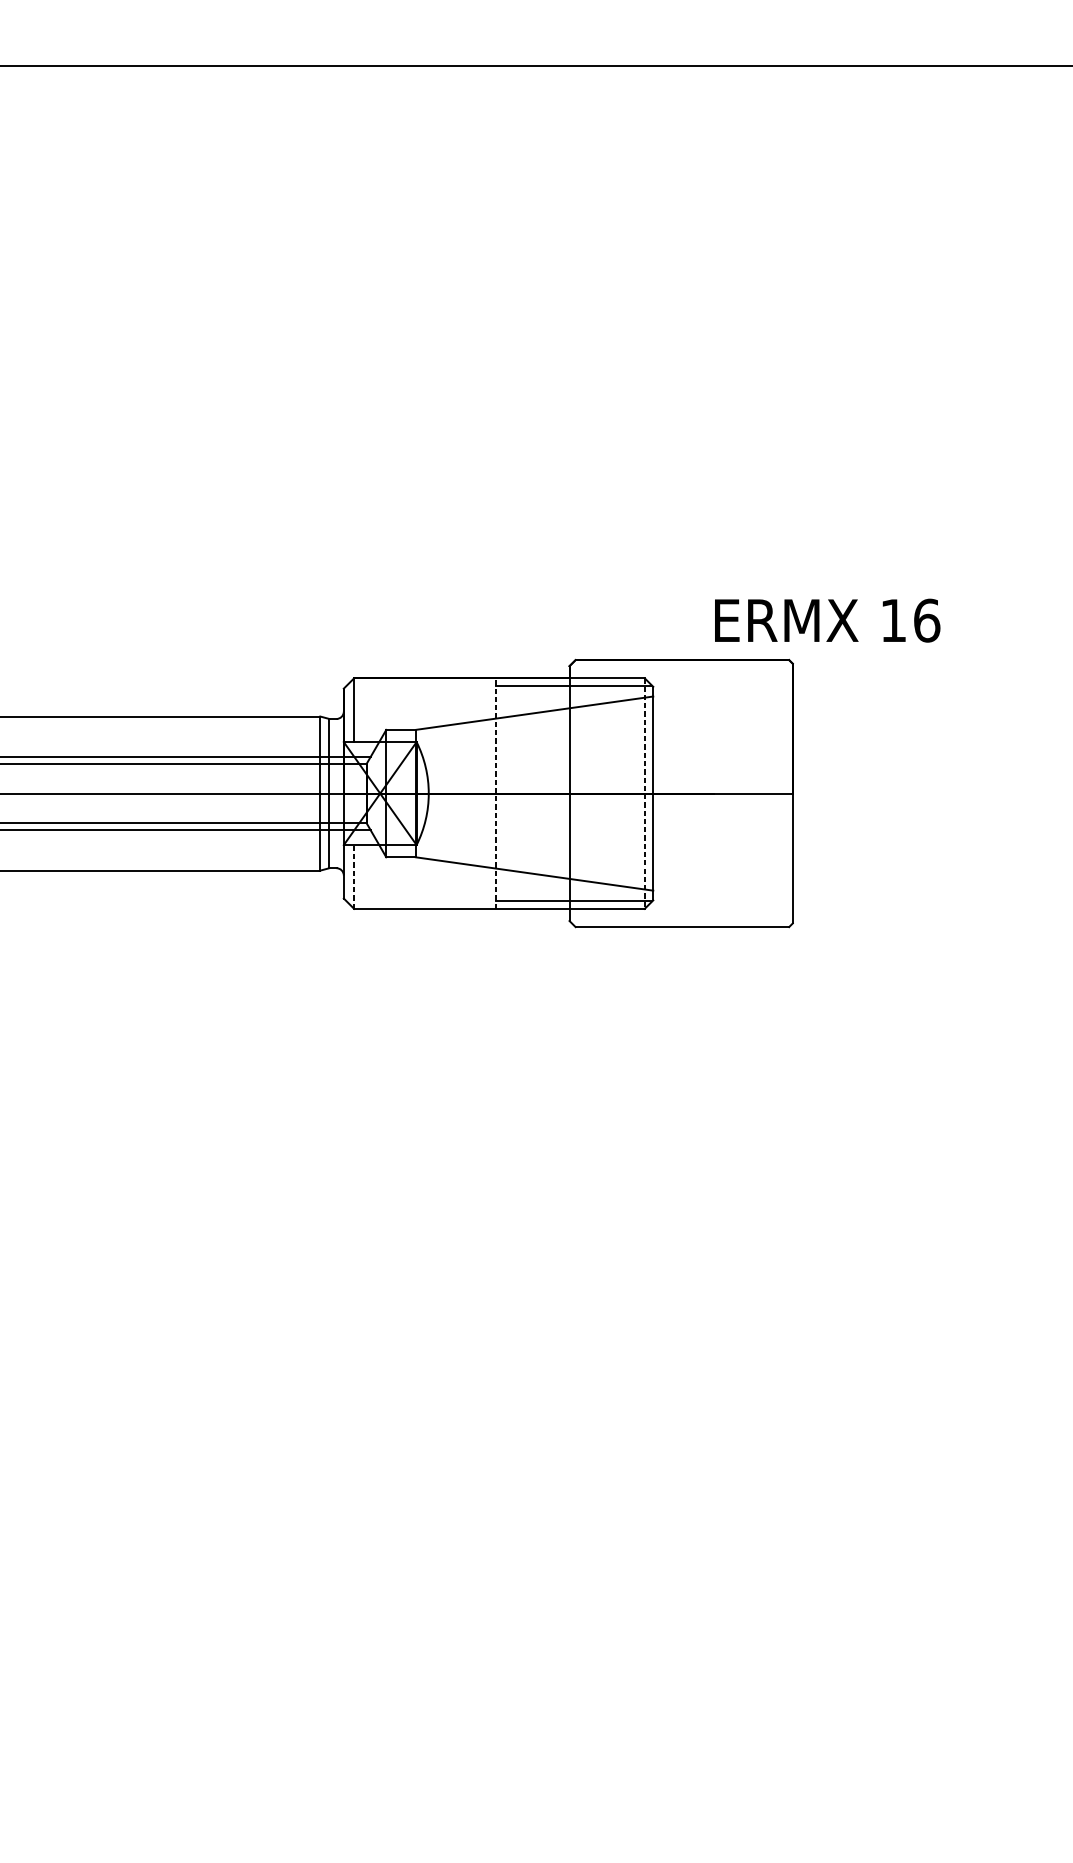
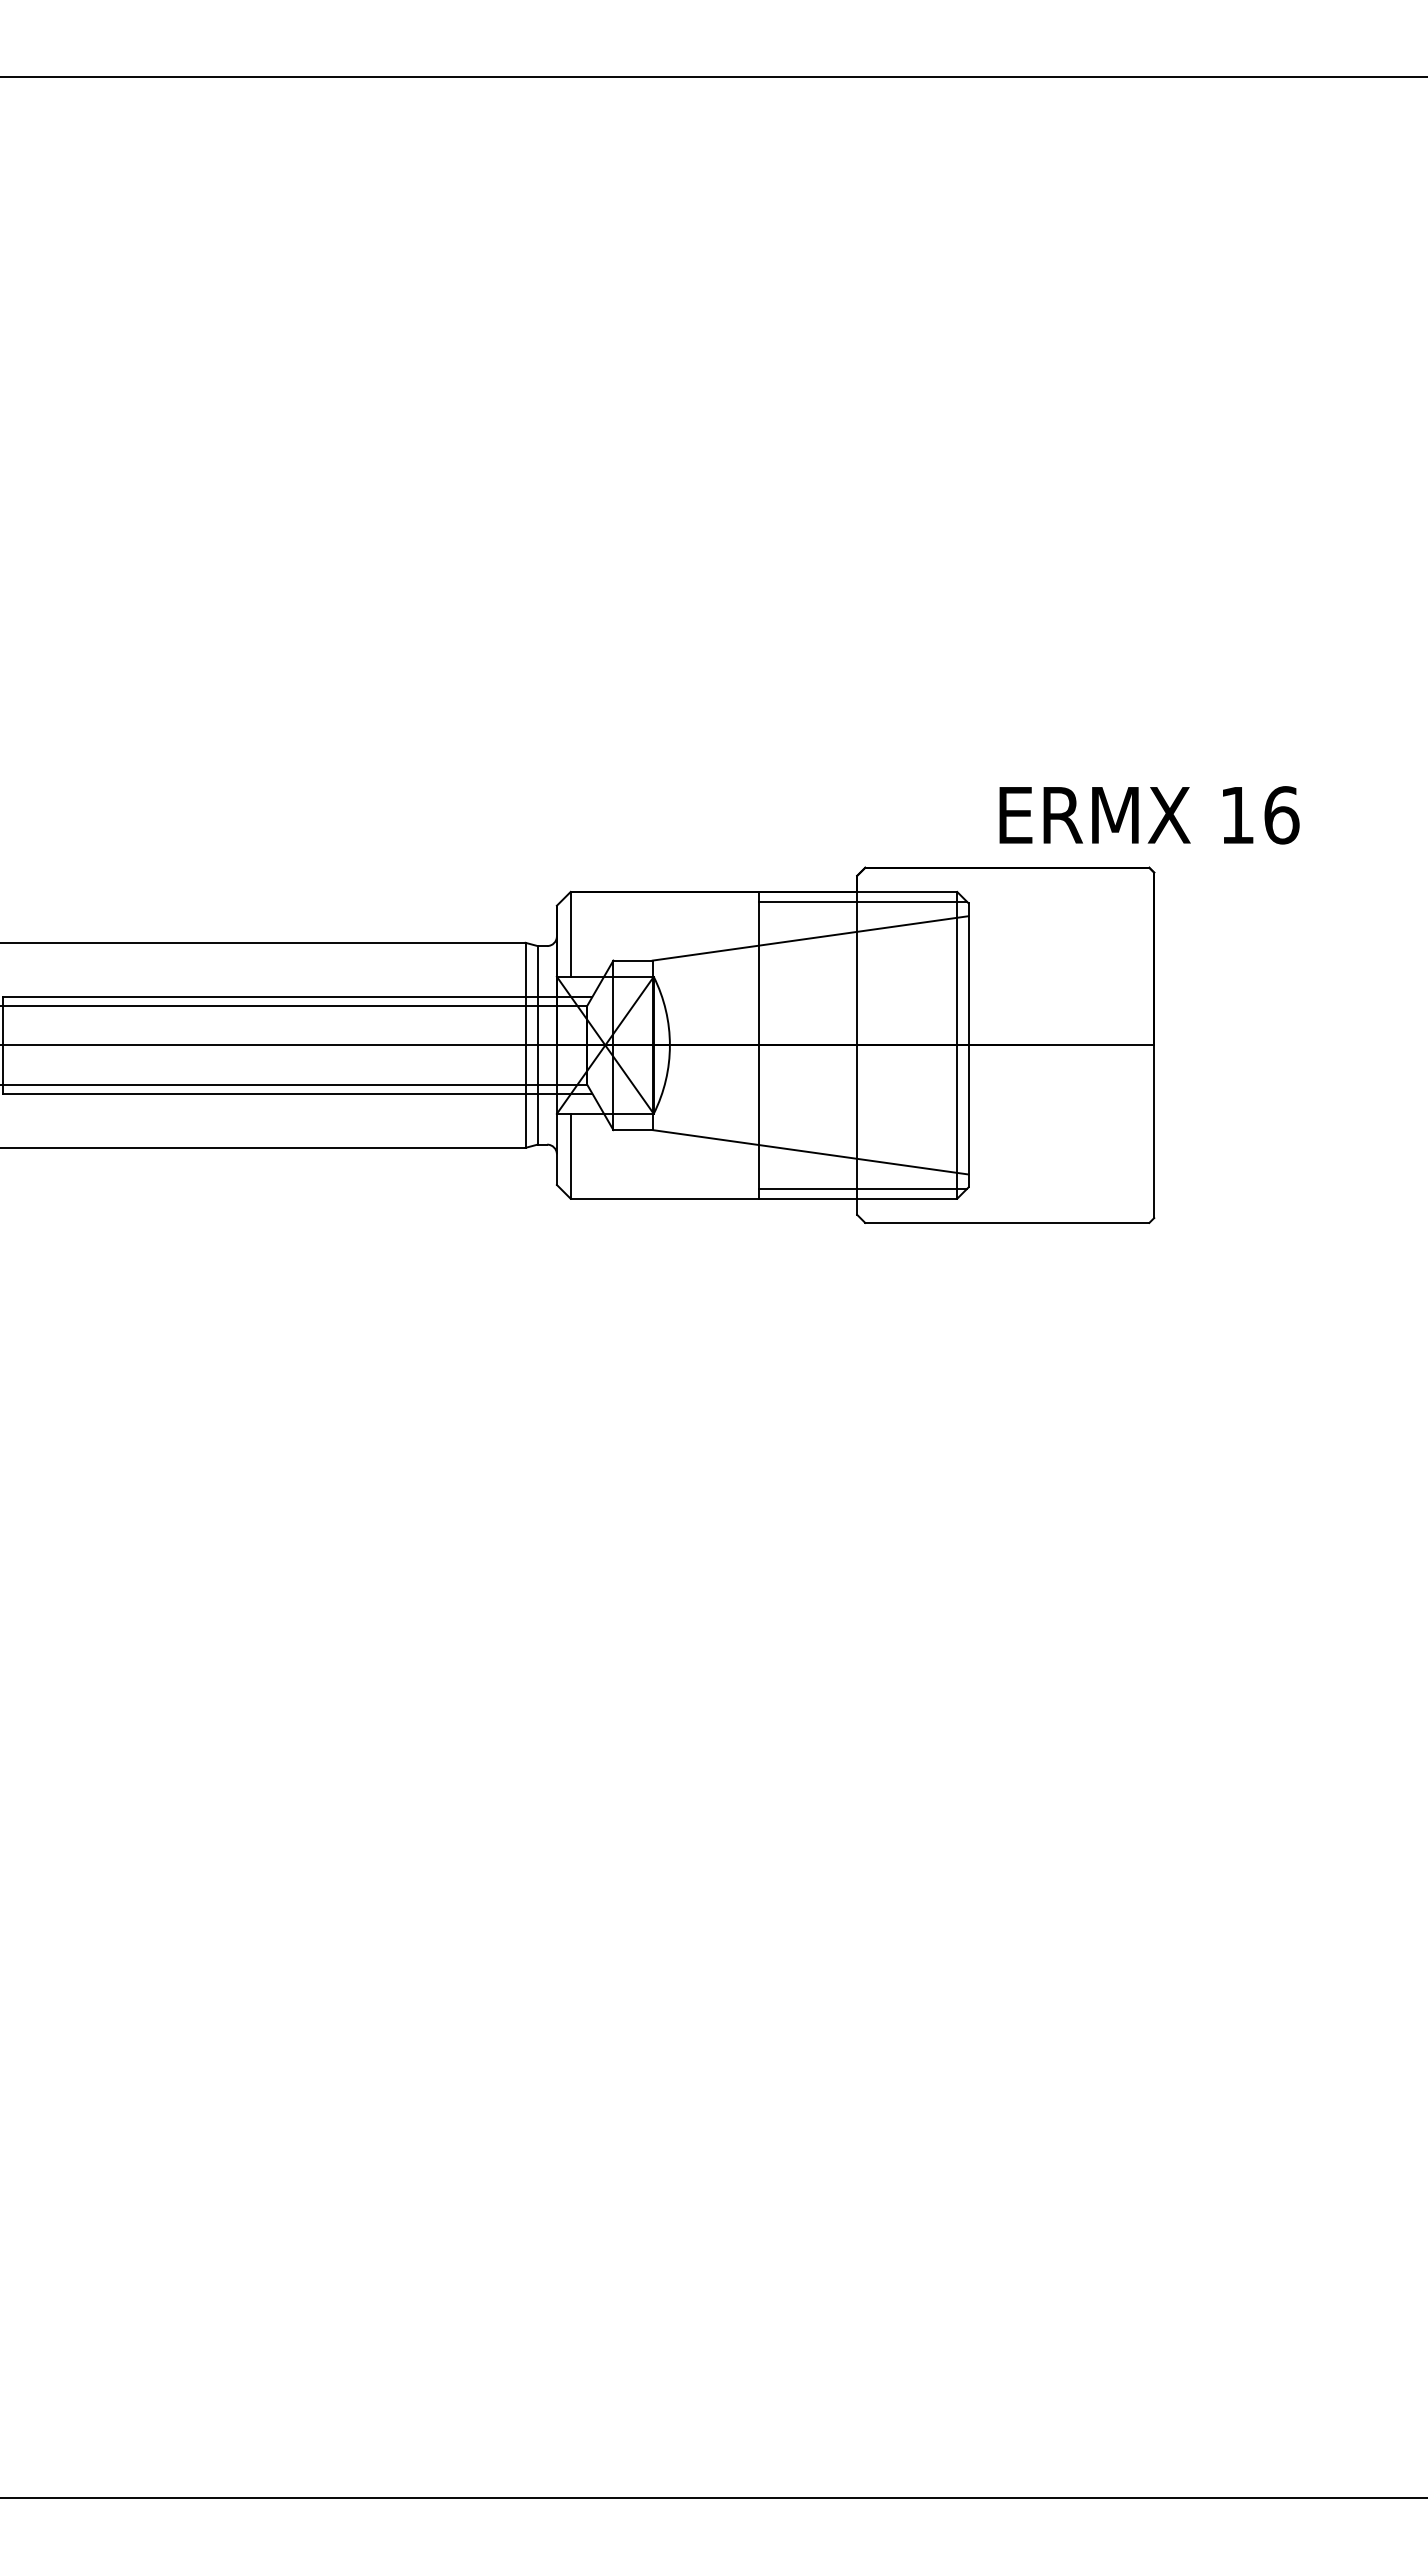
text: (827, 620) -> (1149, 815), moved
line: (495, 792) -> (758, 1044), dashed -> solid
line: (644, 793) -> (957, 1045), dashed -> solid
line: (354, 876) -> (570, 1155), dashed -> solid

